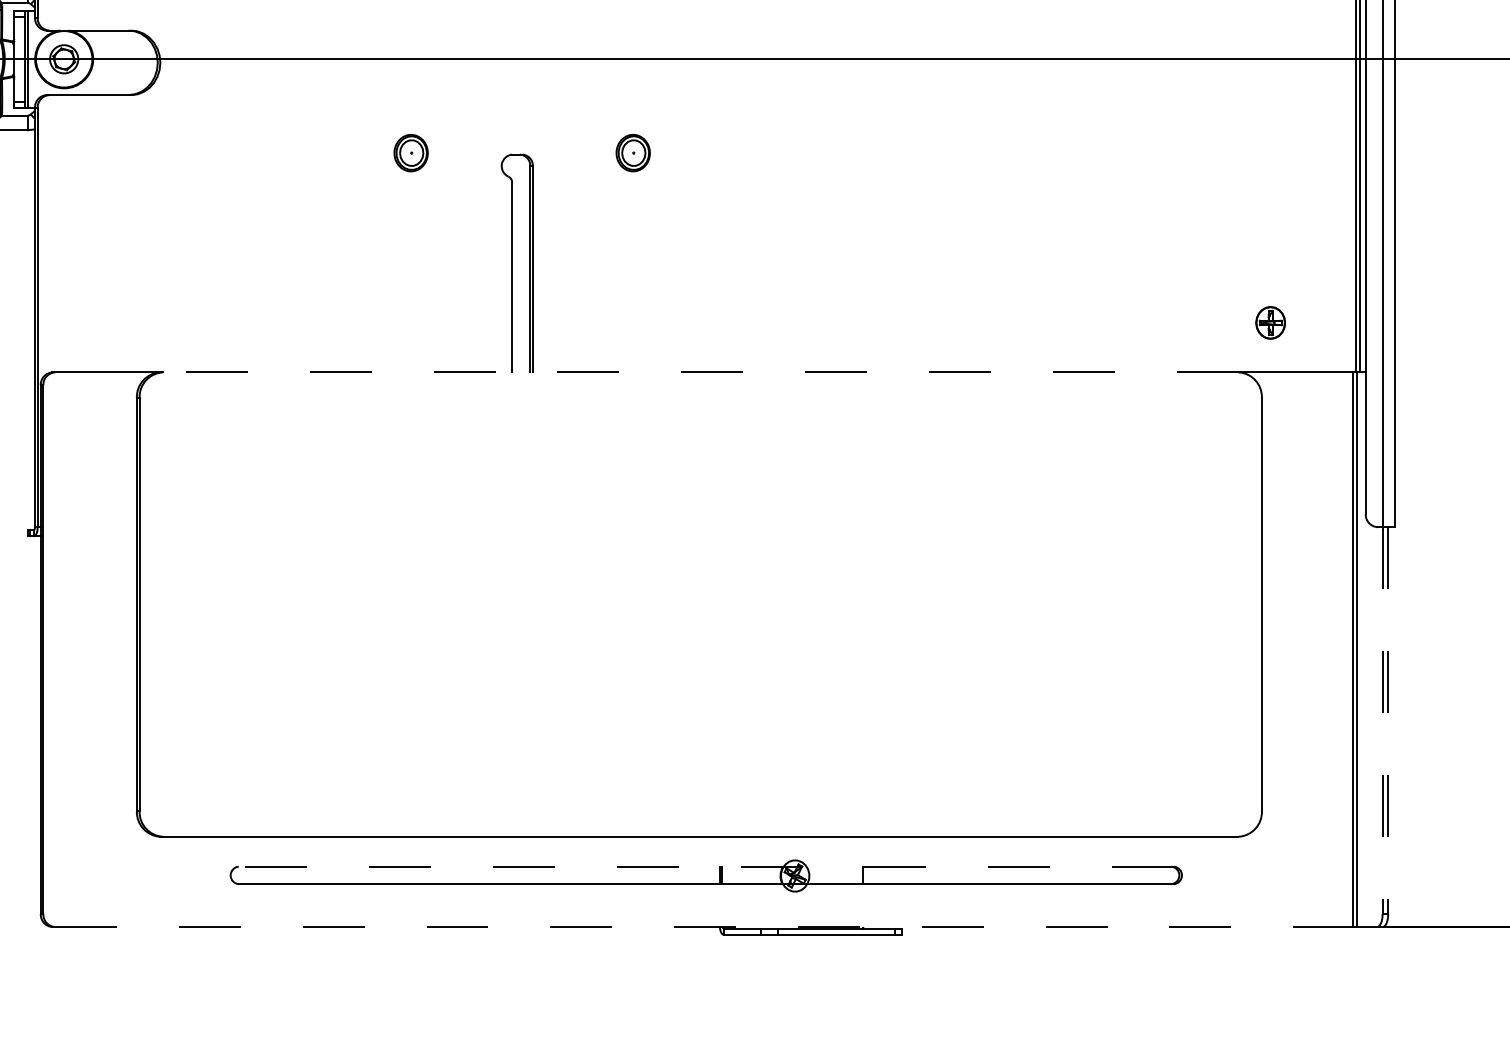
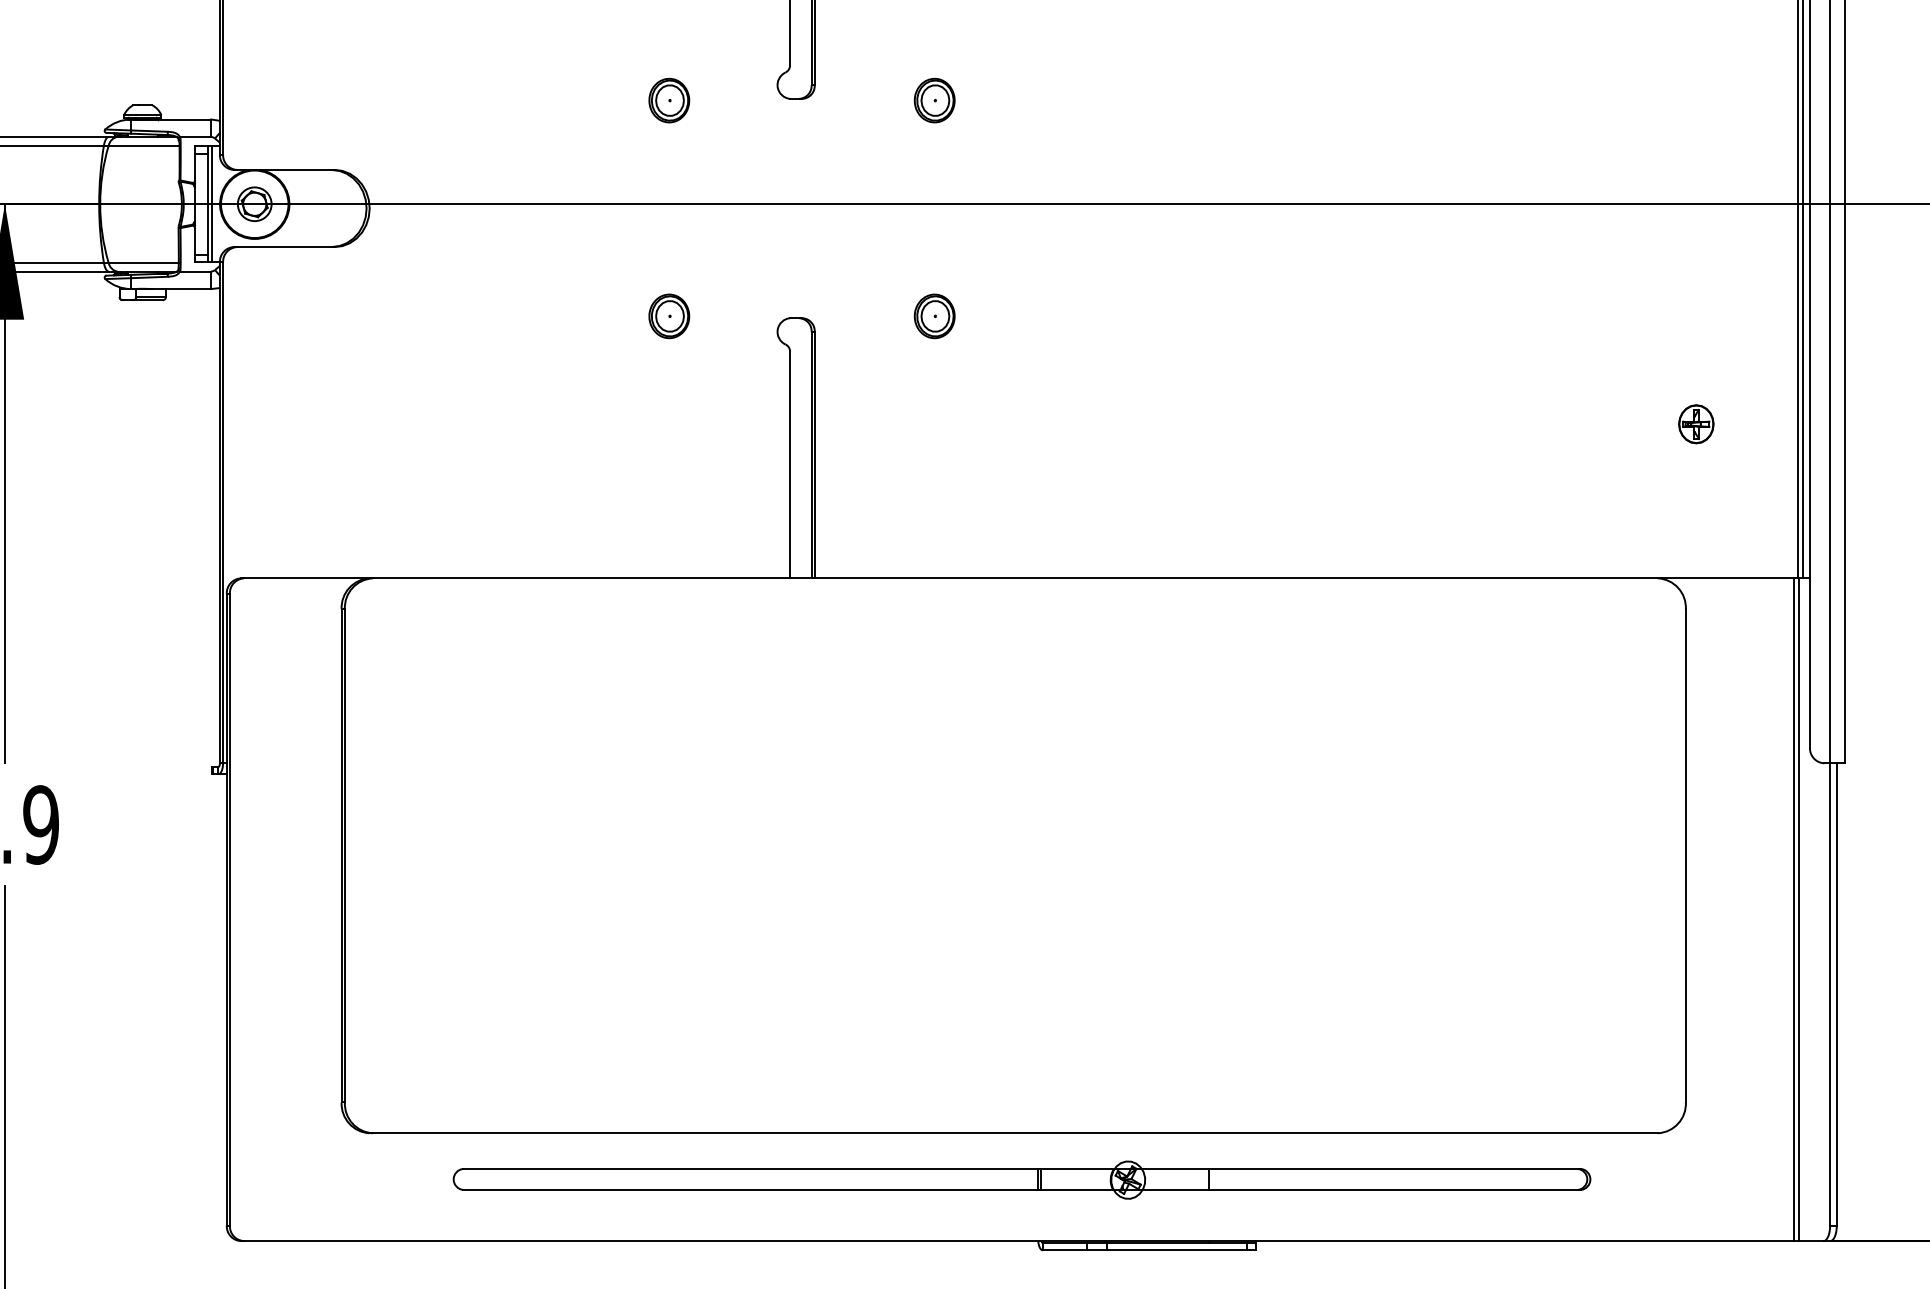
part: (1270, 323) -> (1696, 424), moved
line: (700, 372) -> (1015, 578), dashed -> solid
line: (1382, 721) -> (1830, 995), dashed -> solid
line: (1387, 721) -> (1836, 995), dashed -> solid
line: (706, 867) -> (1022, 1169), dashed -> solid
line: (704, 927) -> (1019, 1241), dashed -> solid

